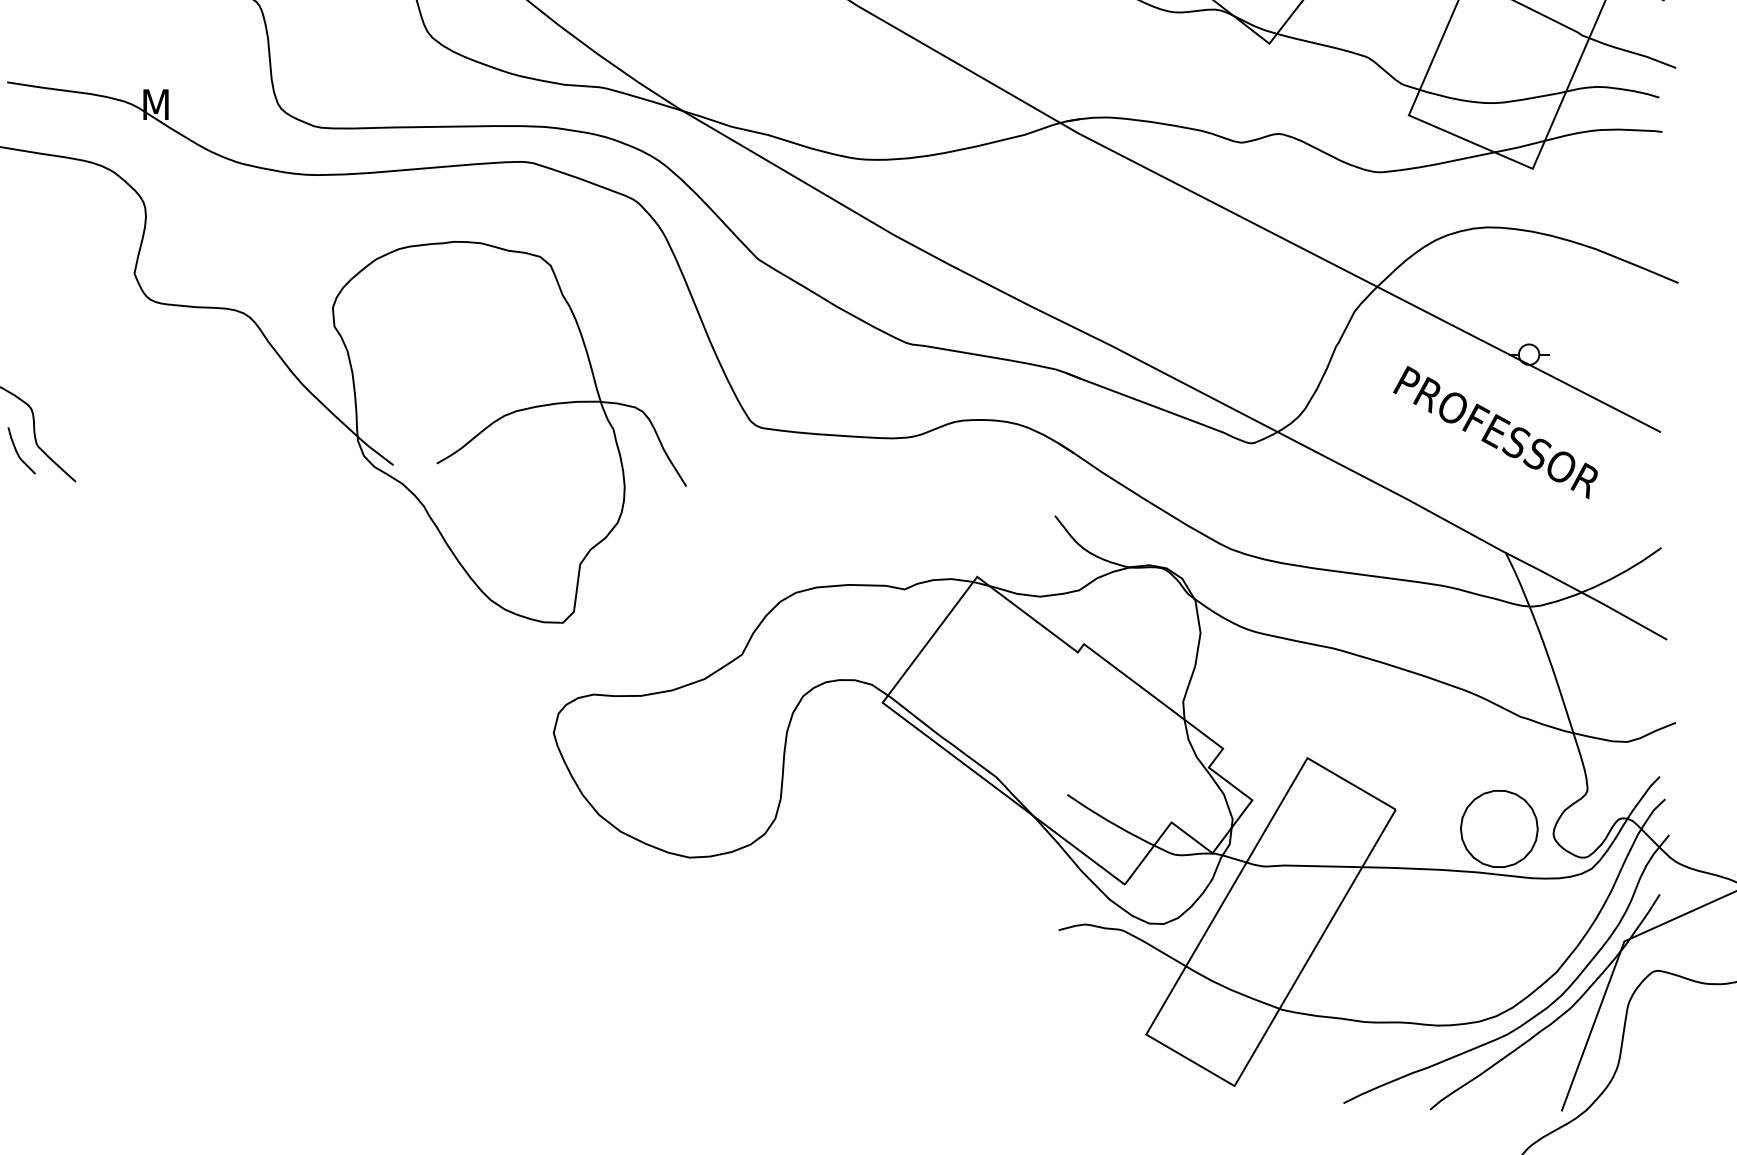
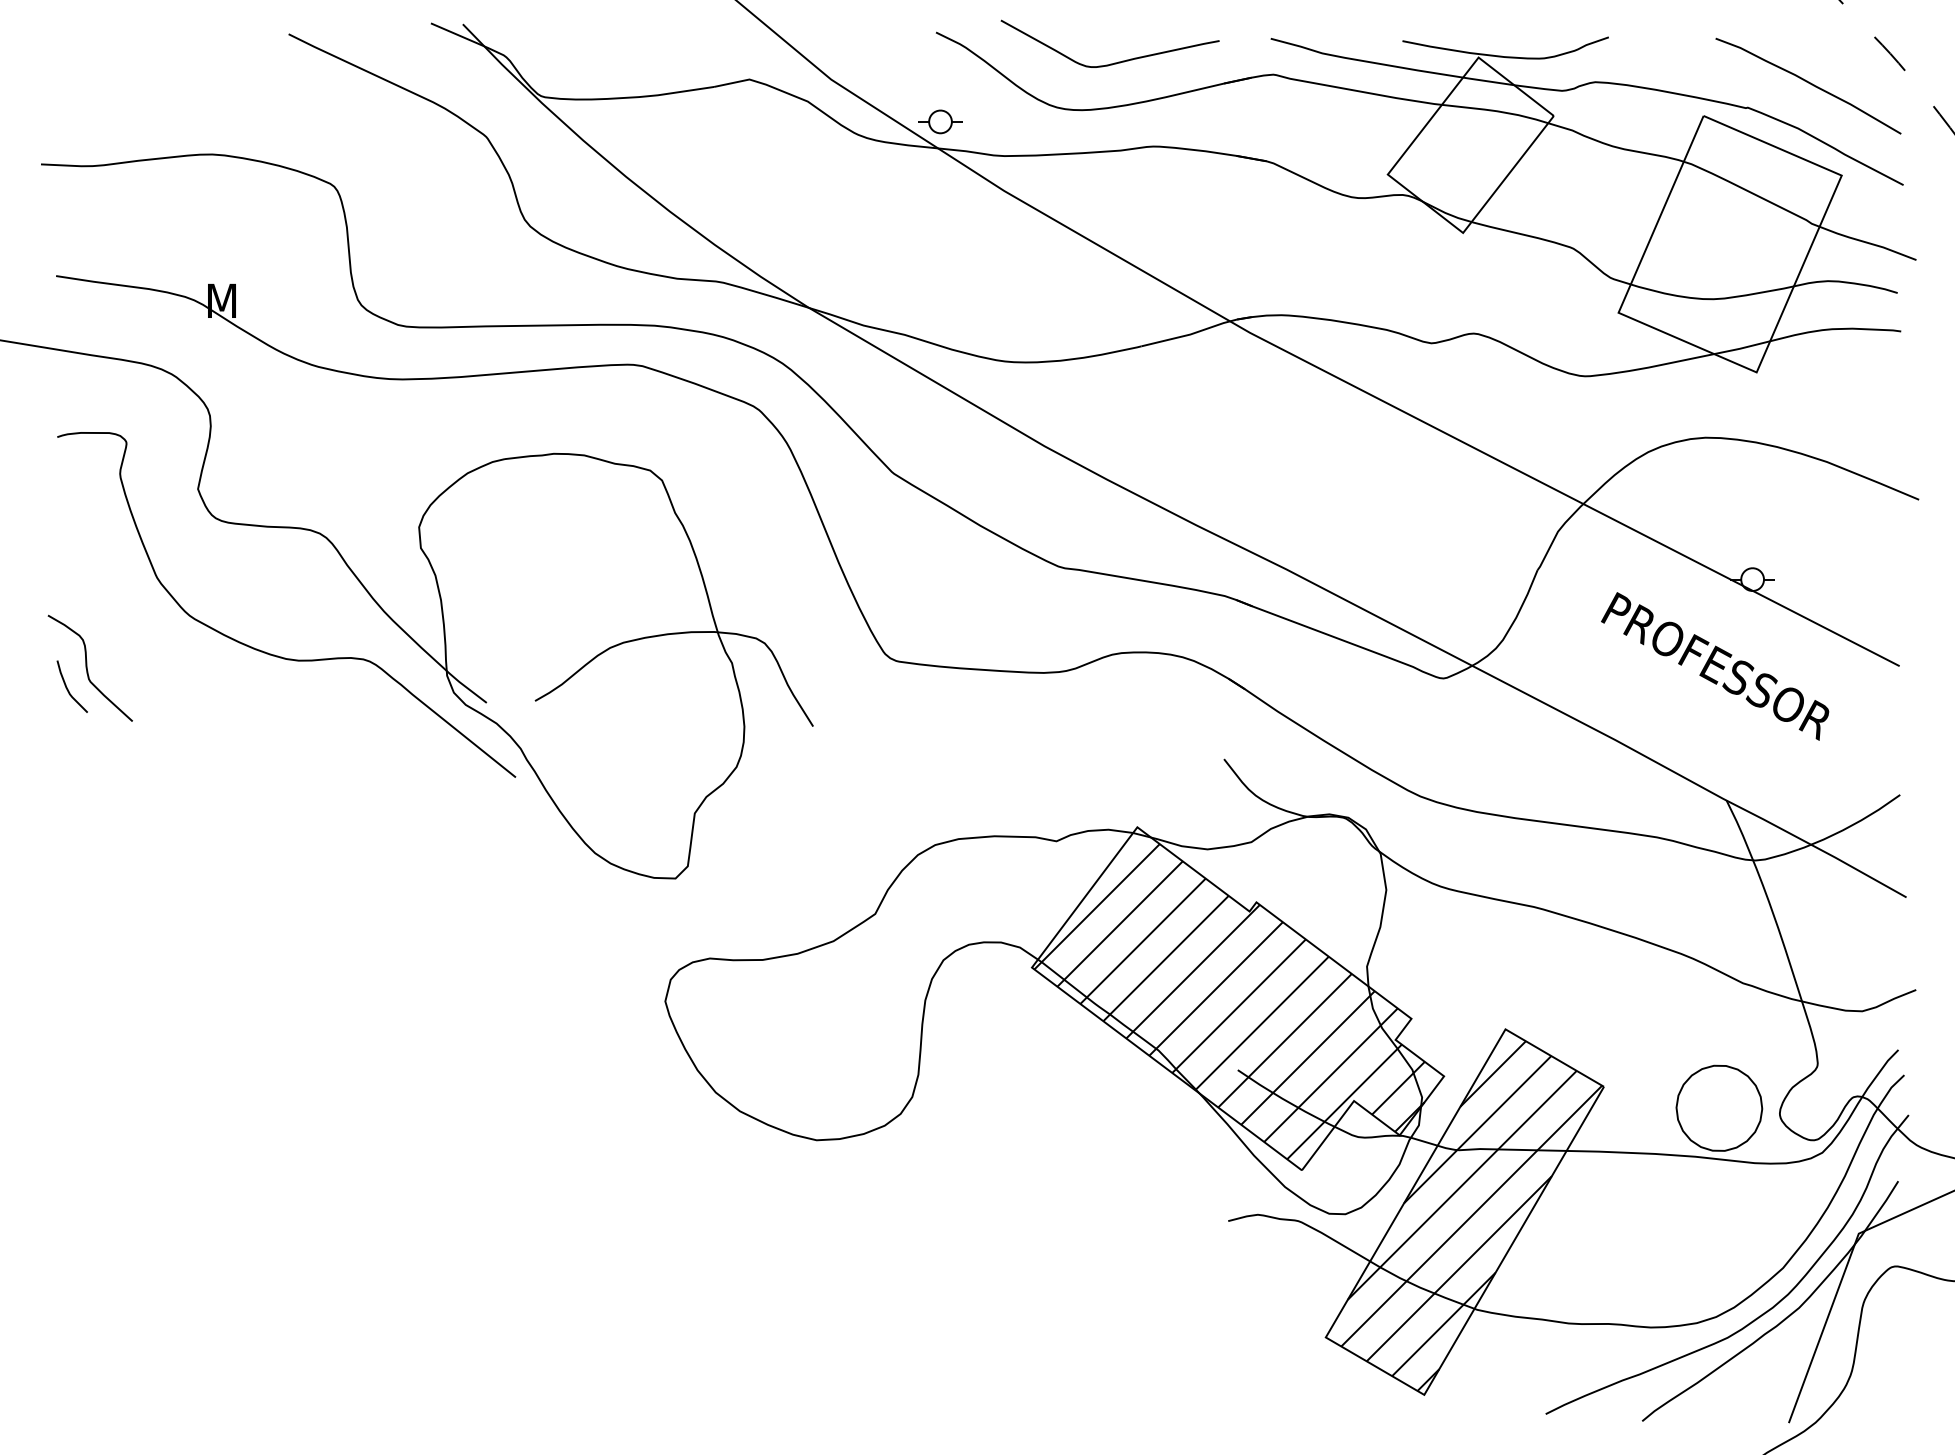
curve: (200, 420) -> (271, 653), added
hatch: (1059, 733) -> (1229, 1001), added
hatch: (1276, 925) -> (1471, 1215), added

